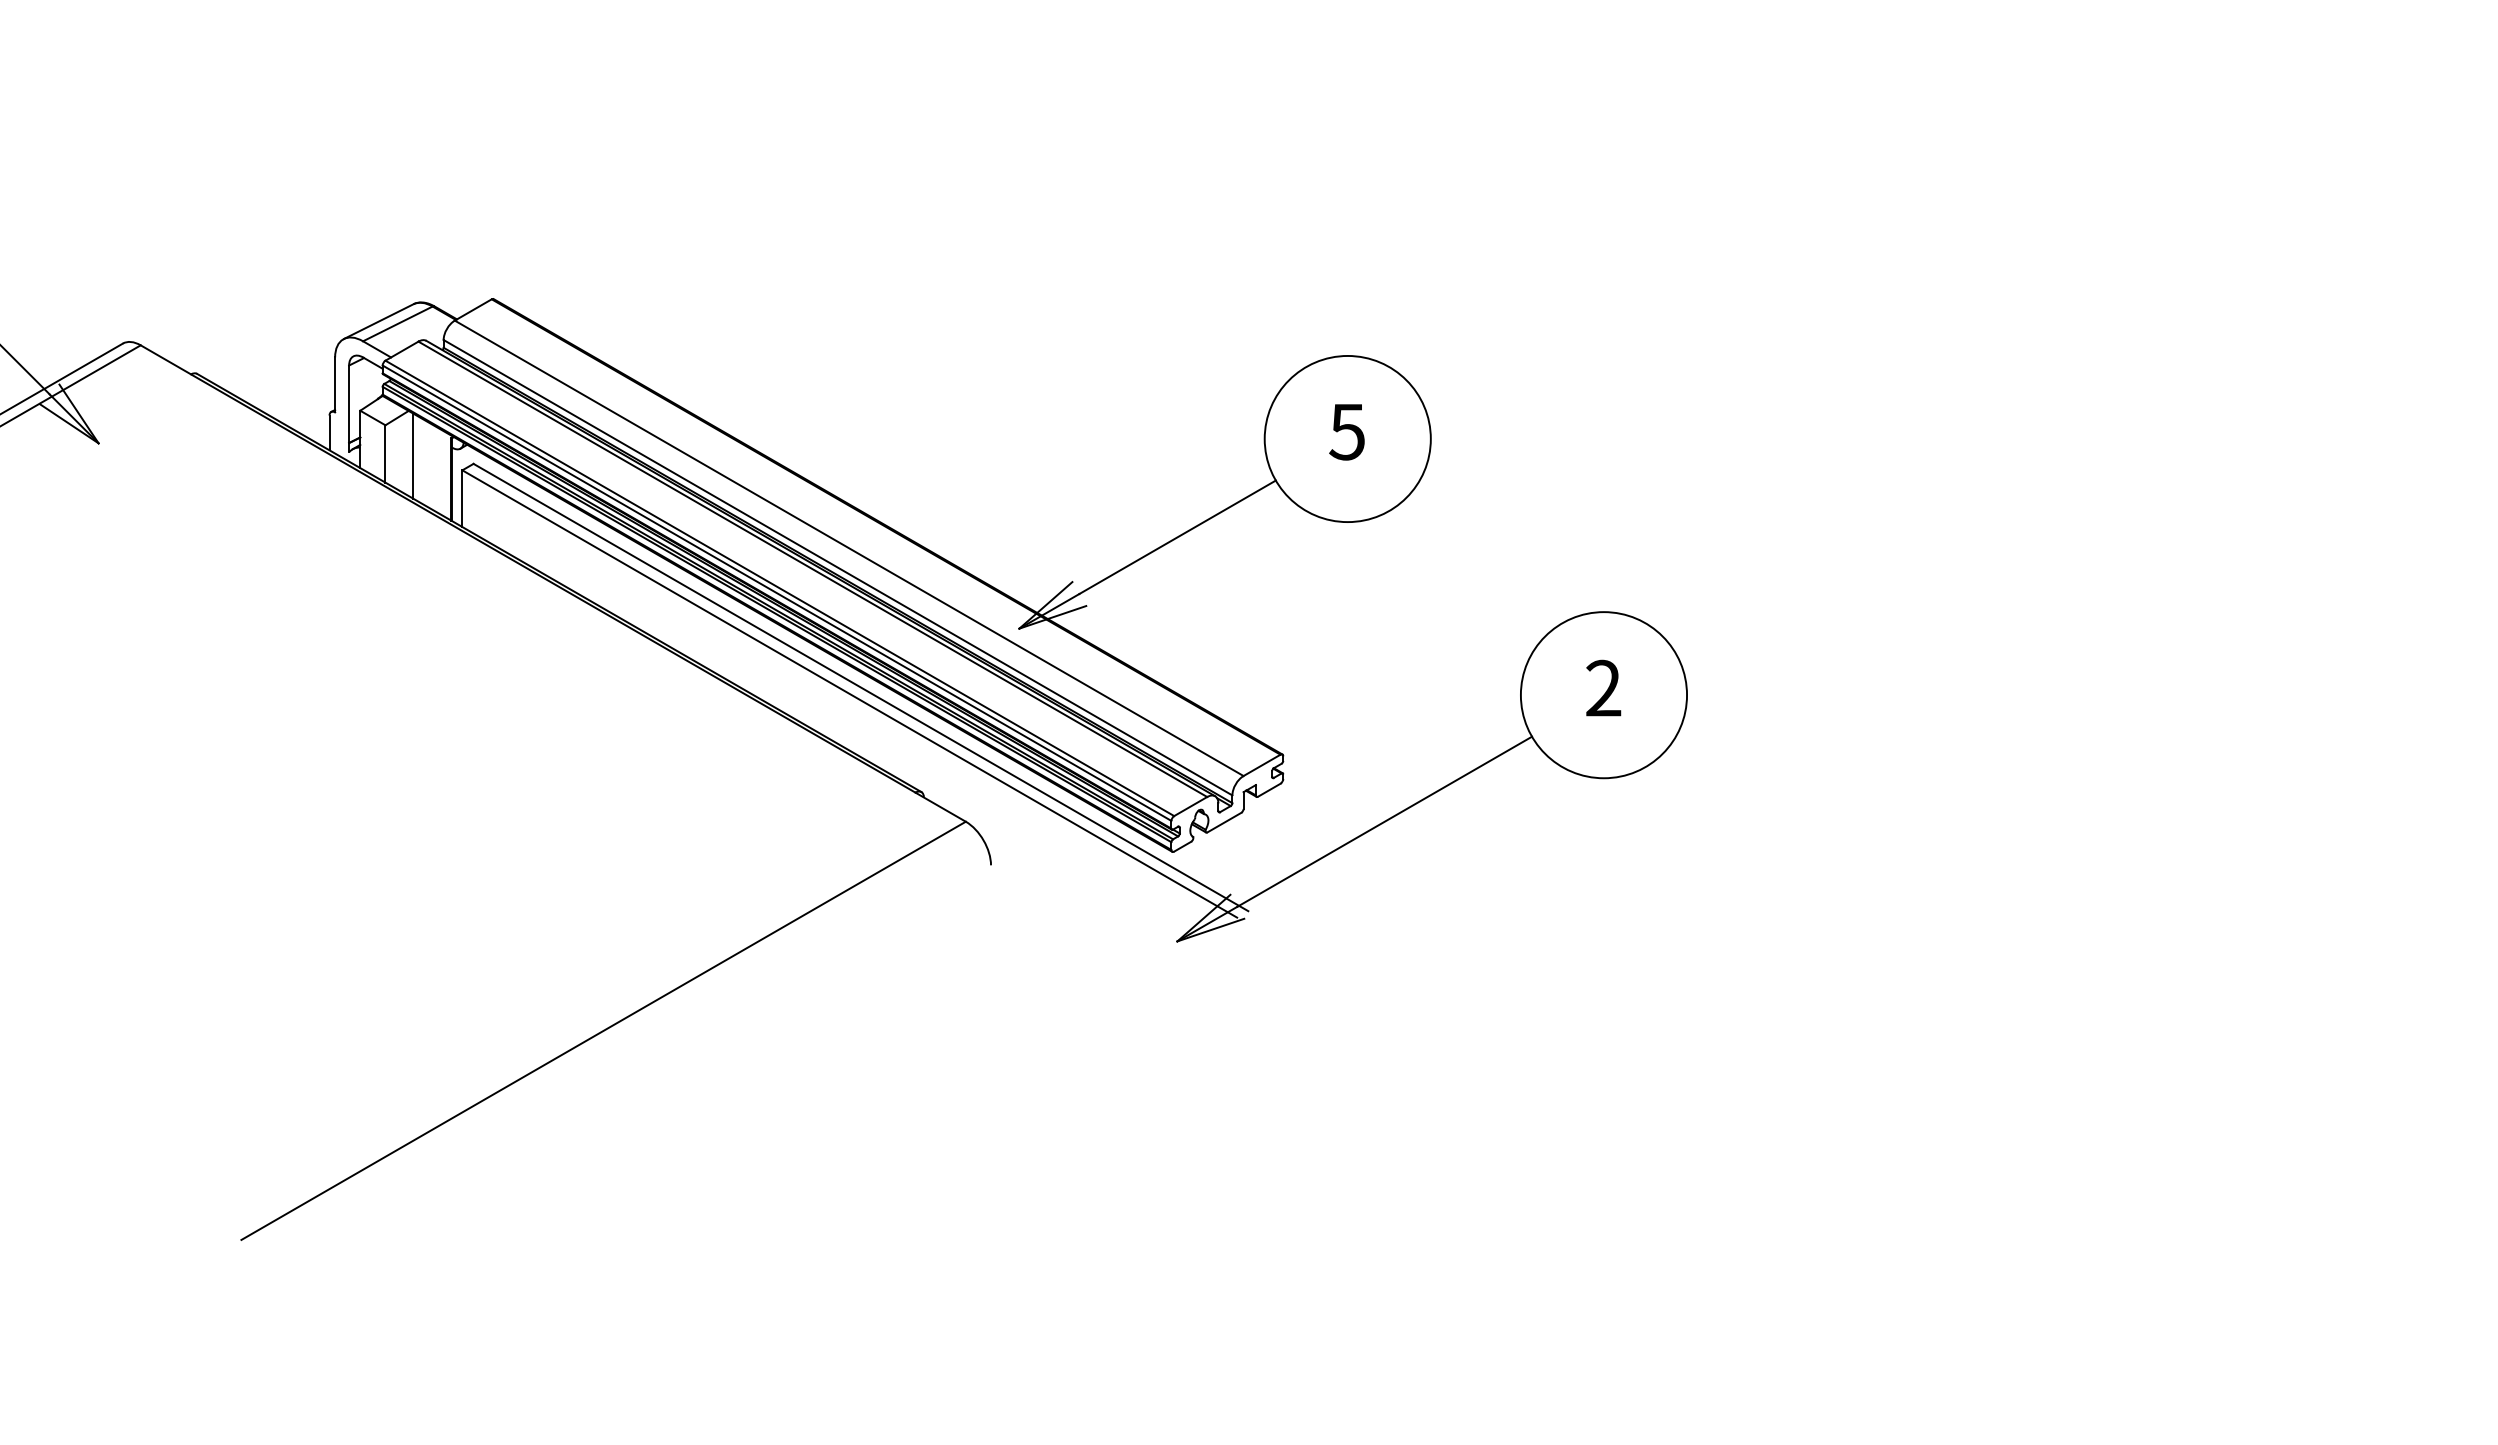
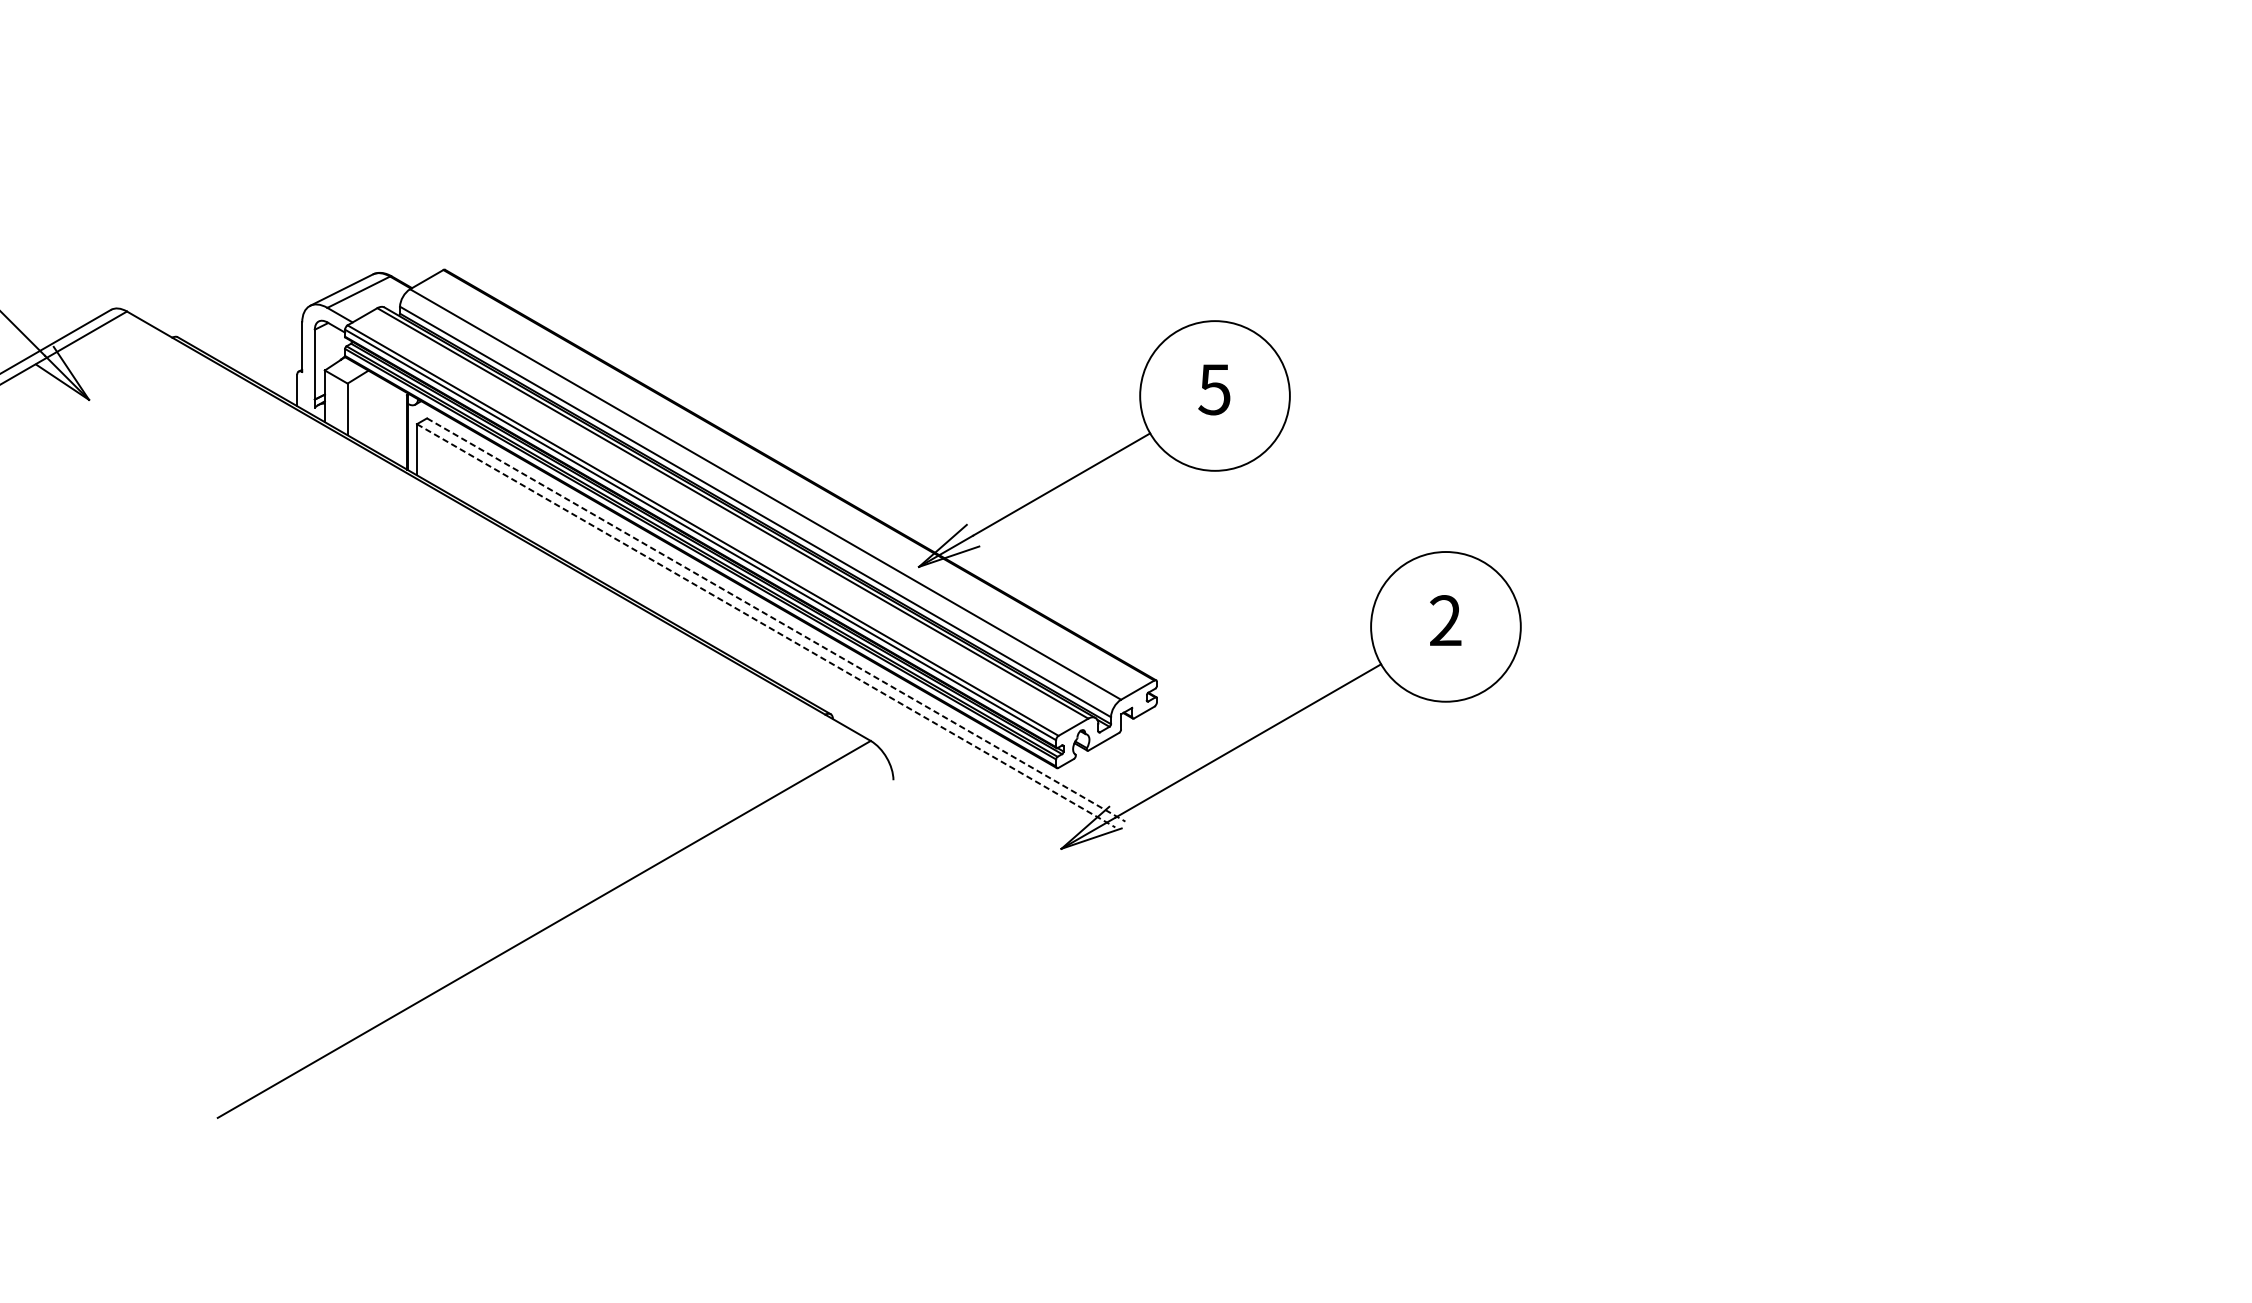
line: (413, 455) -> (372, 410), removed
line: (861, 687) -> (776, 619), solid -> dashed
line: (850, 694) -> (766, 626), solid -> dashed

